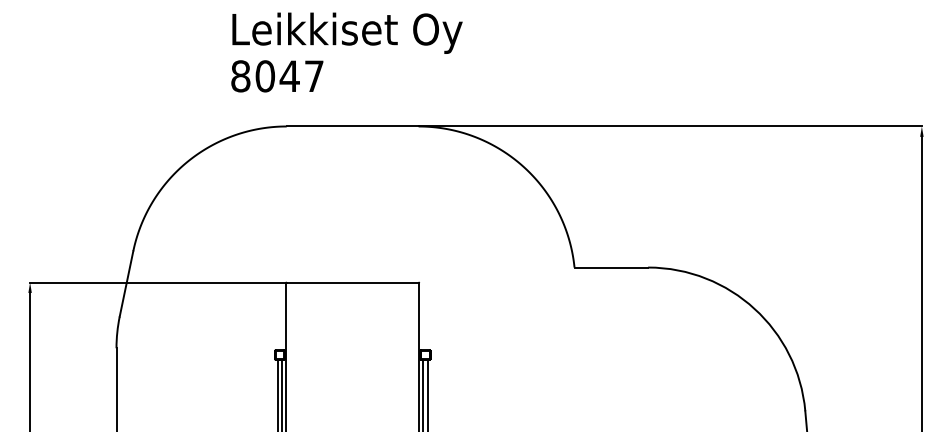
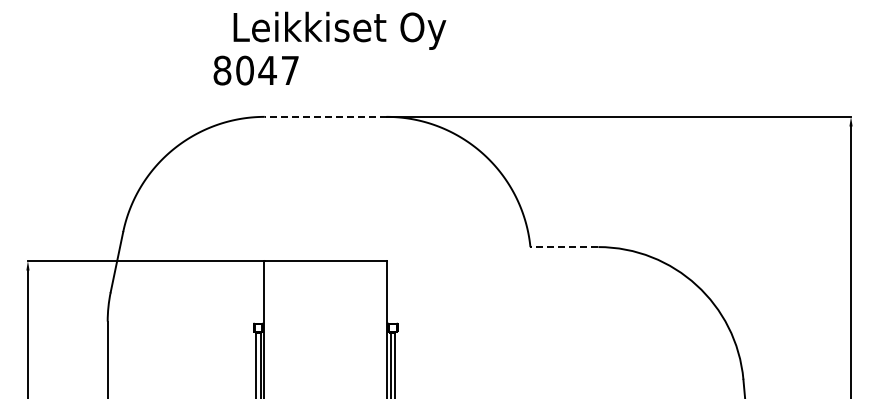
text: (347, 32) -> (339, 30), moved
line: (352, 126) -> (325, 116), solid -> dashed
line: (611, 268) -> (564, 247), solid -> dashed

